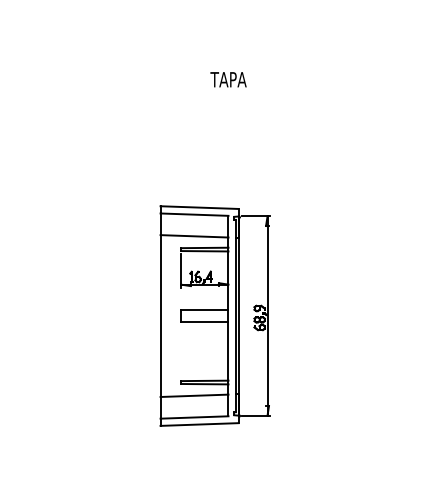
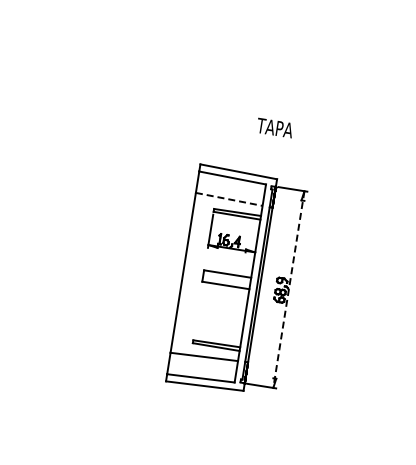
text: (228, 79) -> (274, 127), moved
line: (194, 236) -> (229, 199), solid -> dashed
line: (267, 316) -> (288, 290), solid -> dashed

